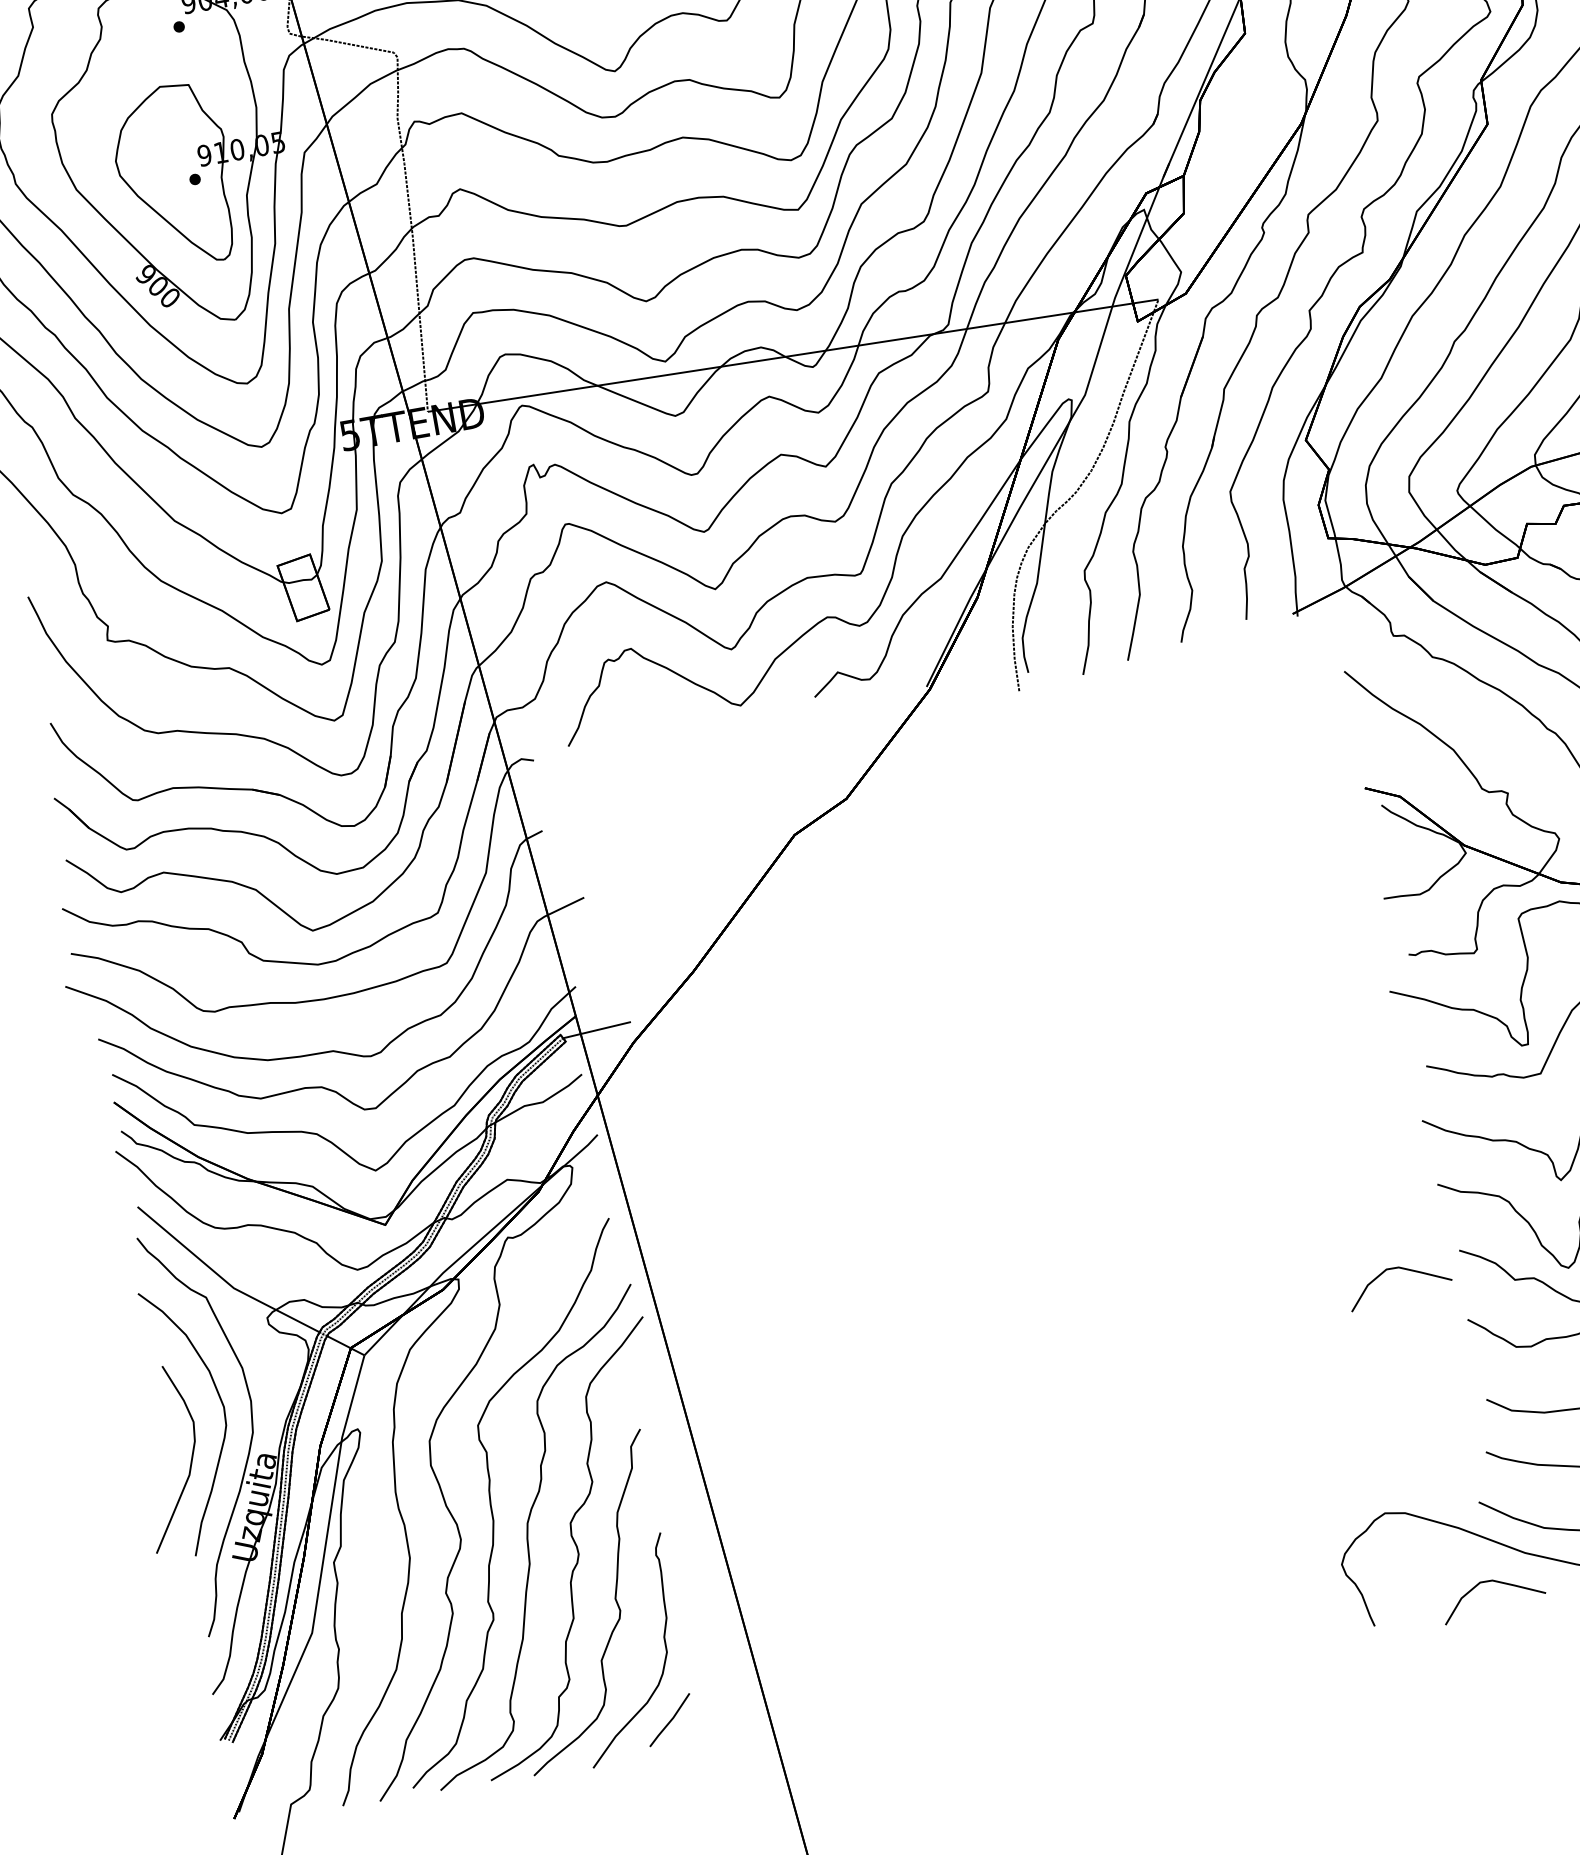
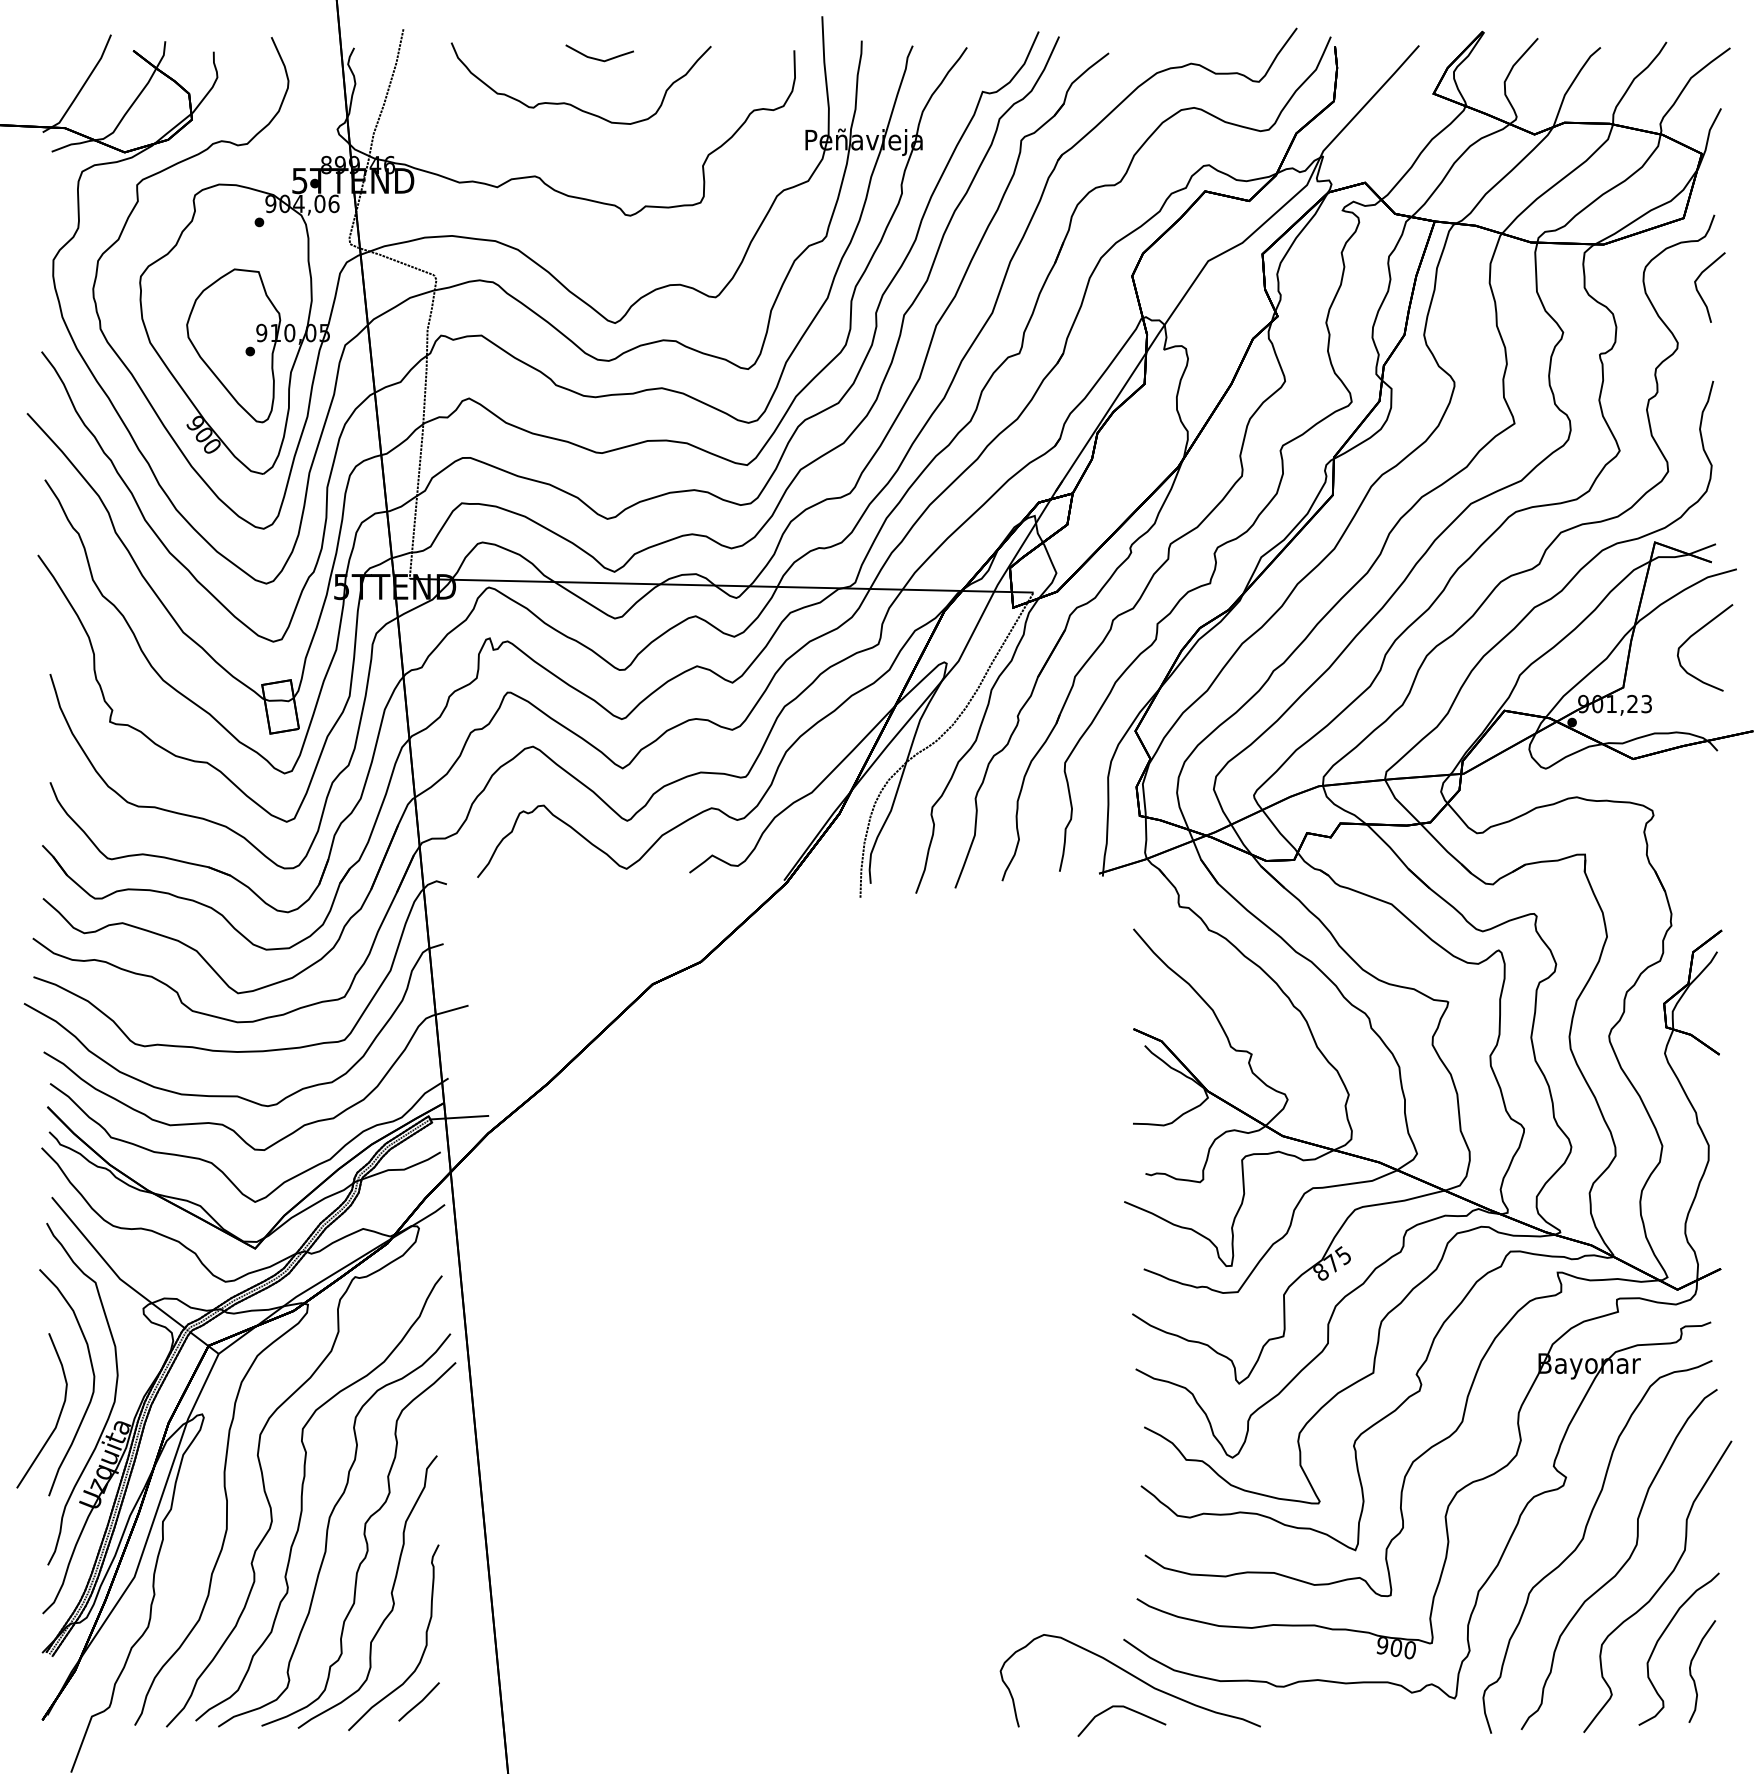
curve: (1404, 1270) -> (1095, 1435), removed

